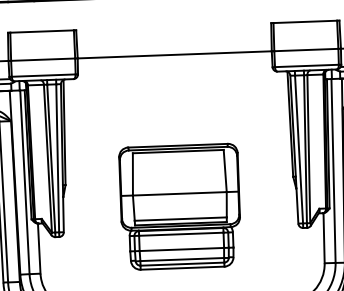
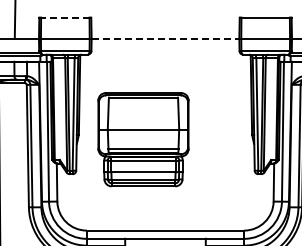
line: (41, 31) -> (64, 17), solid -> dashed
line: (174, 55) -> (165, 39), solid -> dashed
part: (180, 206) -> (143, 139), moved

